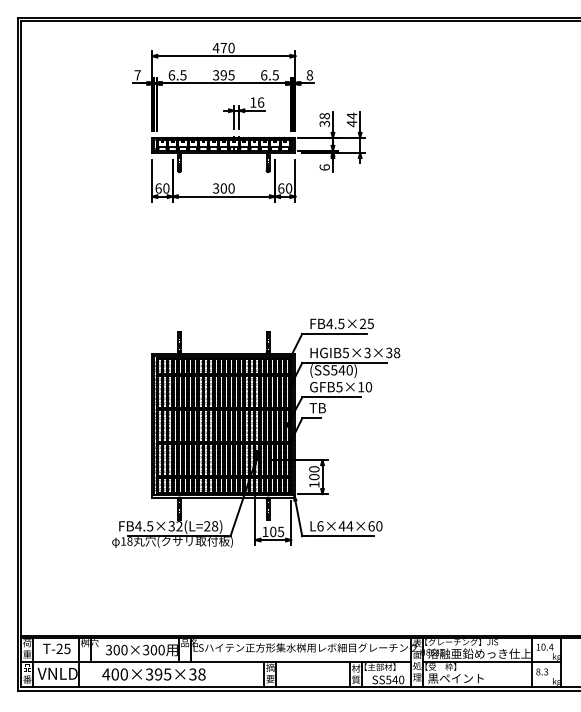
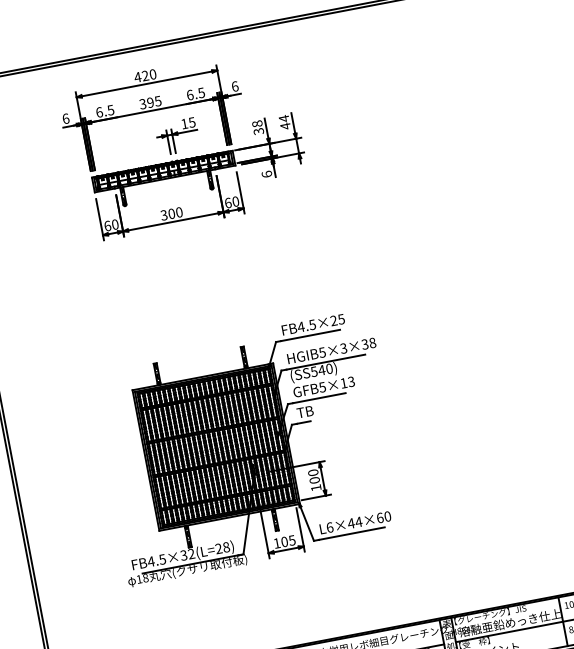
text: (223, 47) -> (145, 75), 470 -> 420
text: (137, 75) -> (65, 119), 7 -> 6
text: (309, 75) -> (234, 86), 8 -> 6
text: (260, 102) -> (191, 122), 16 -> 15
text: (368, 387) -> (351, 382), GFB5×10 -> GFB5×13

